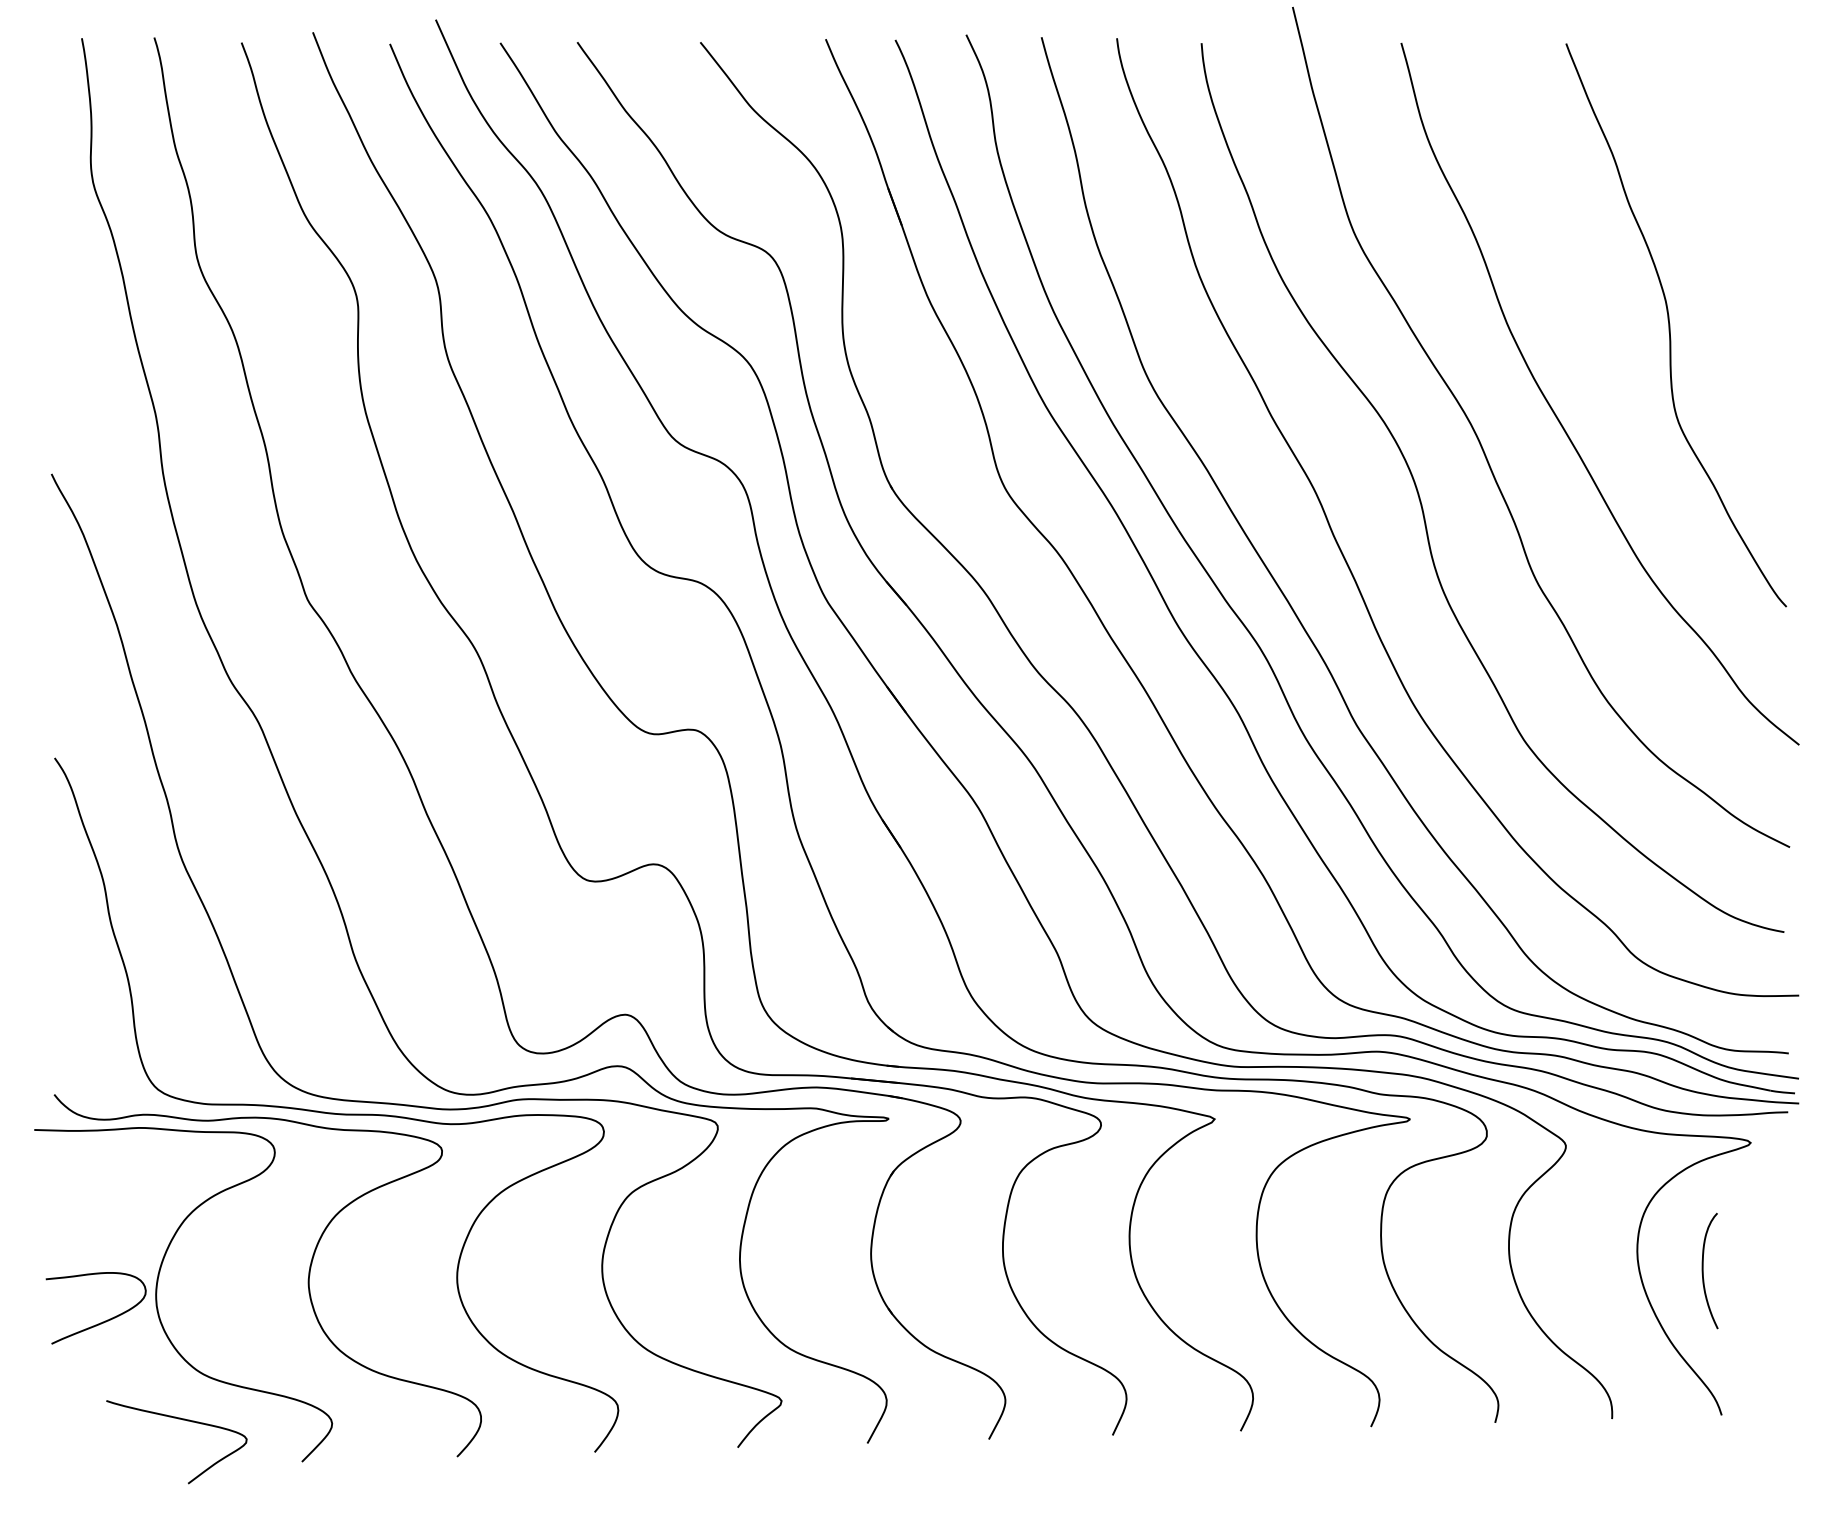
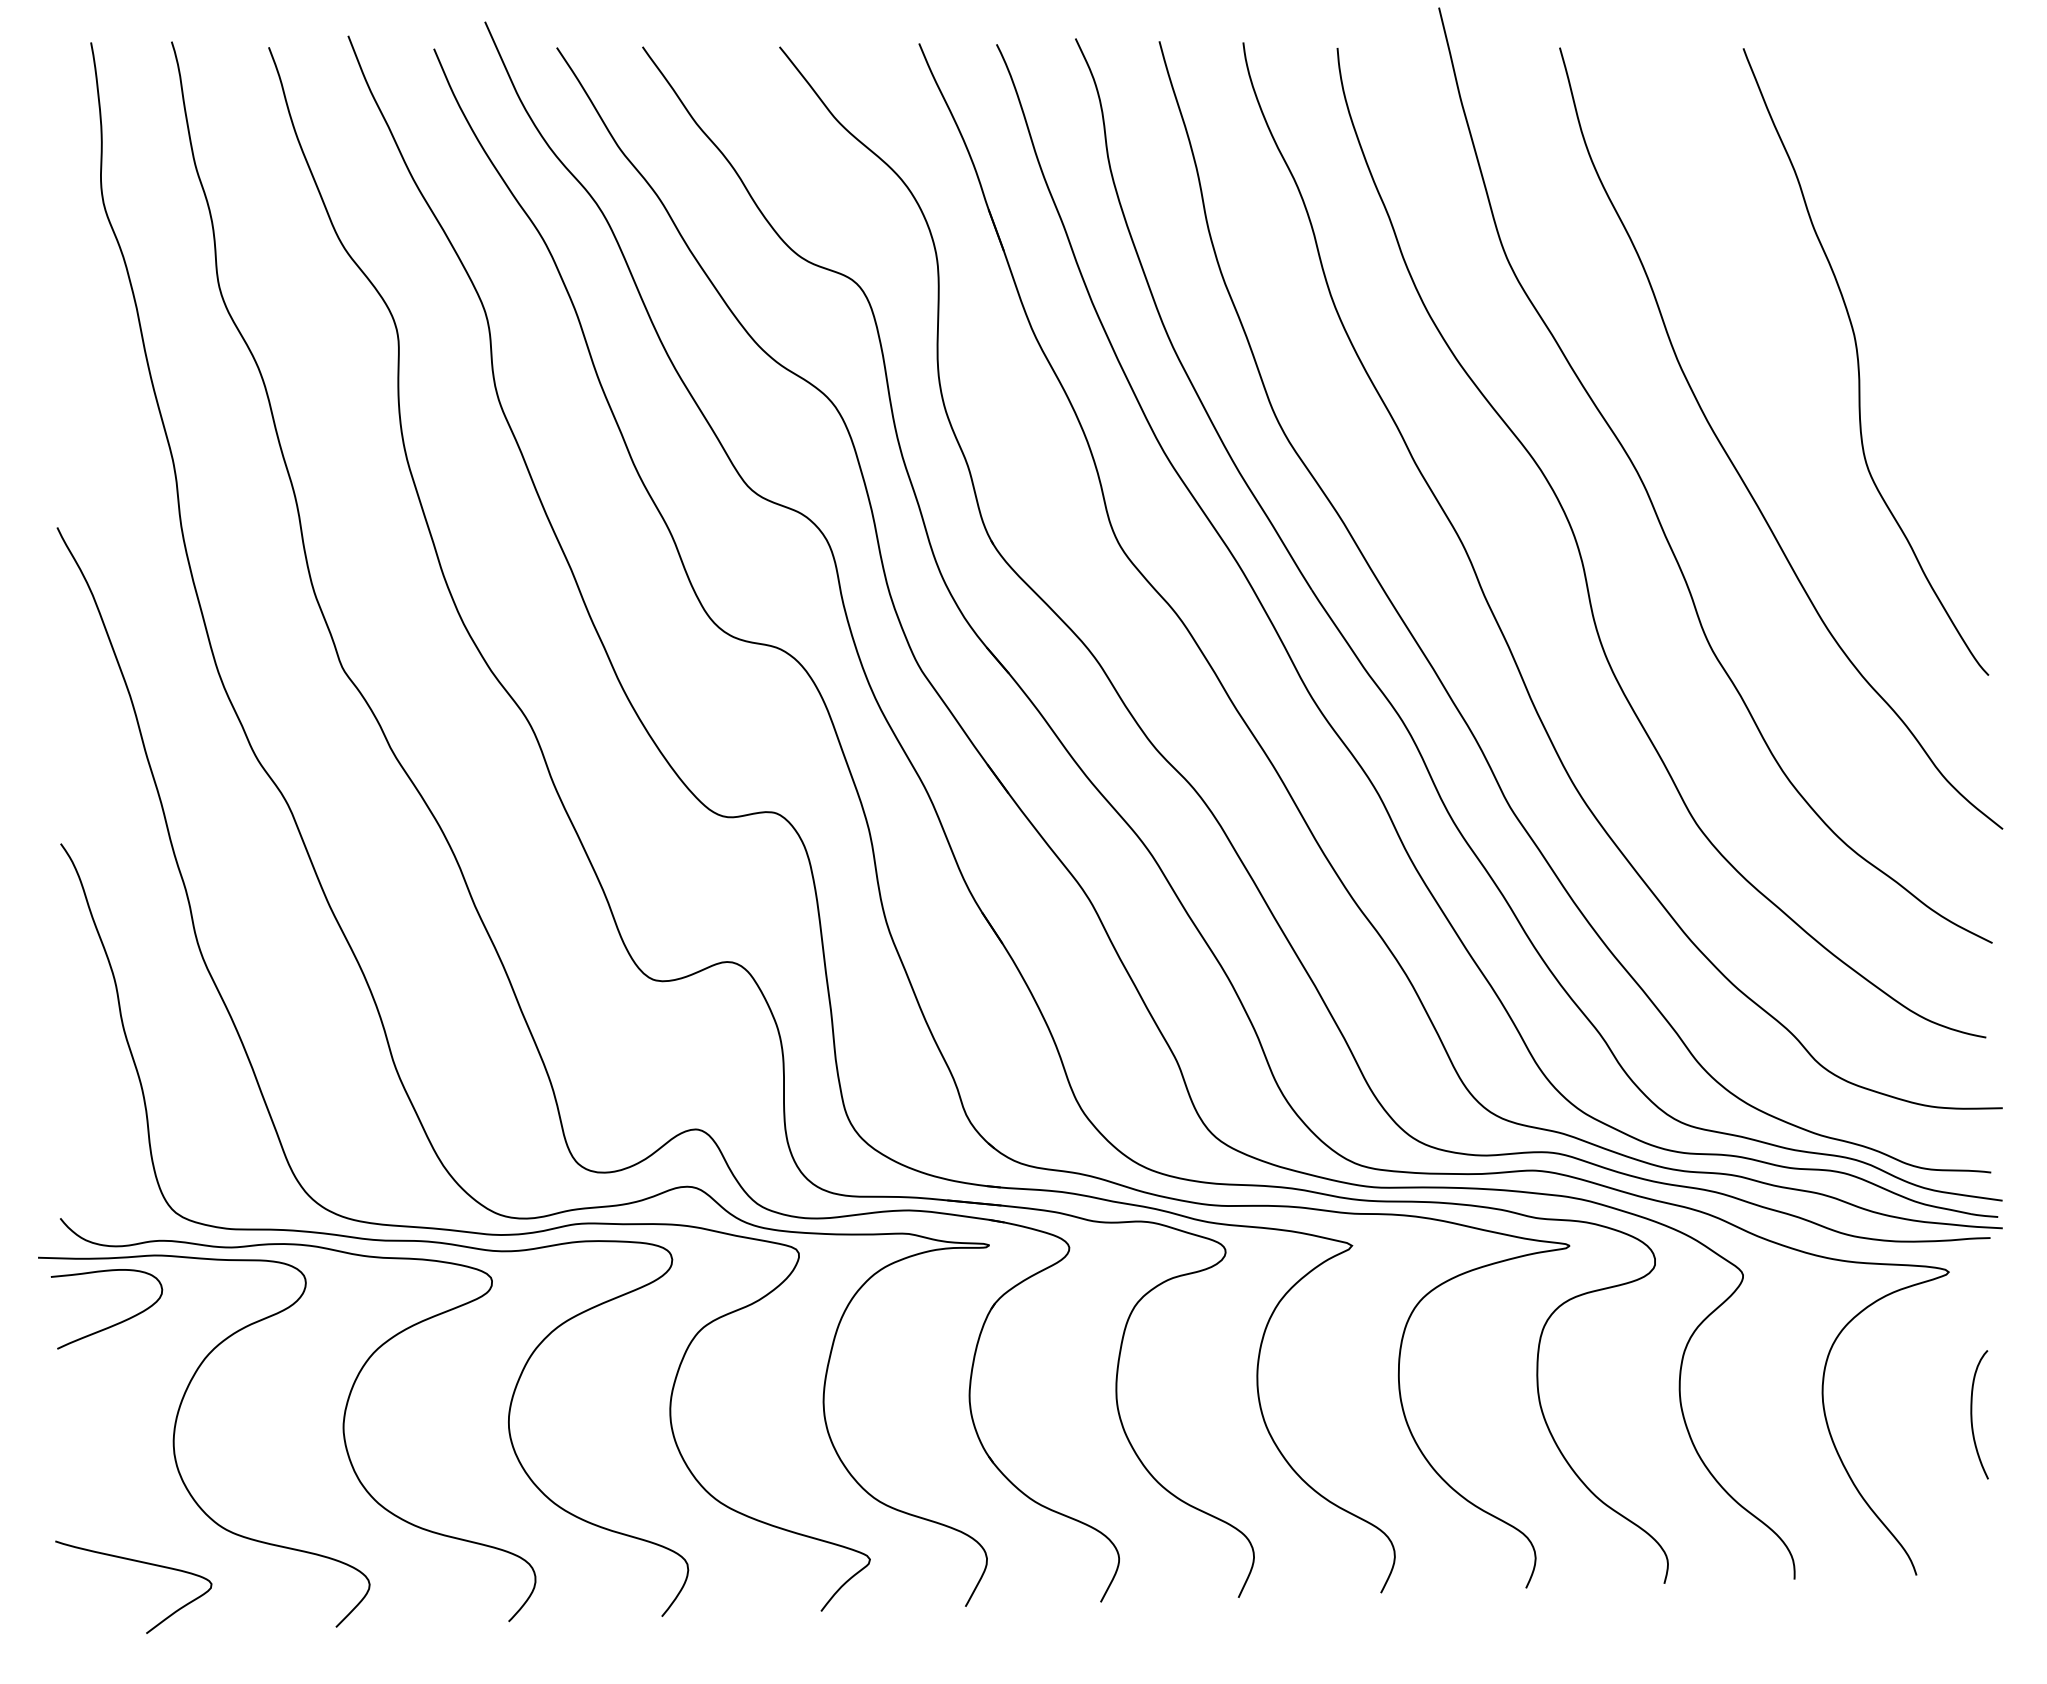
curve: (1703, 1270) -> (1972, 1414), moved
curve: (102, 1321) -> (113, 1324), moved
curve: (181, 1419) -> (138, 1562), moved

